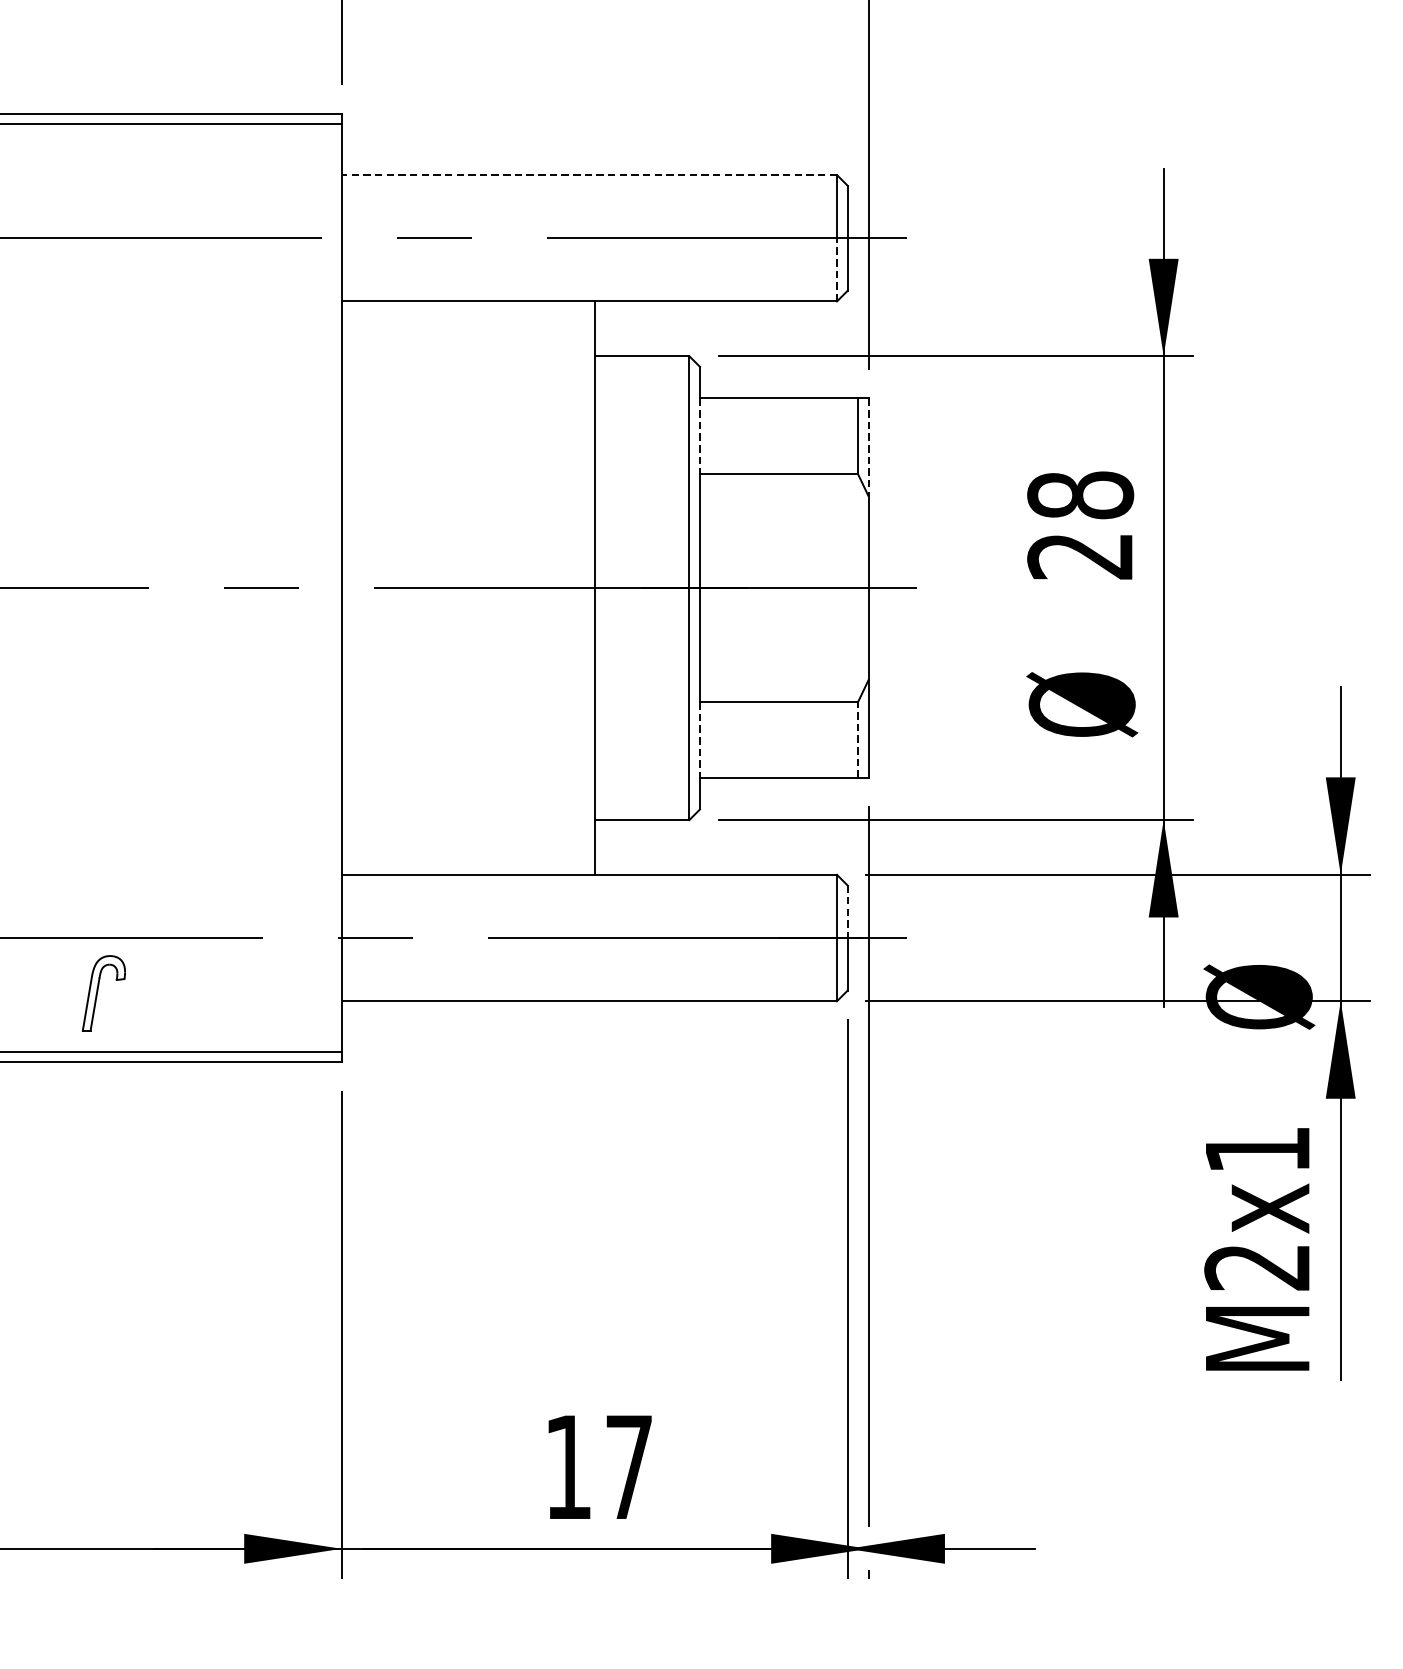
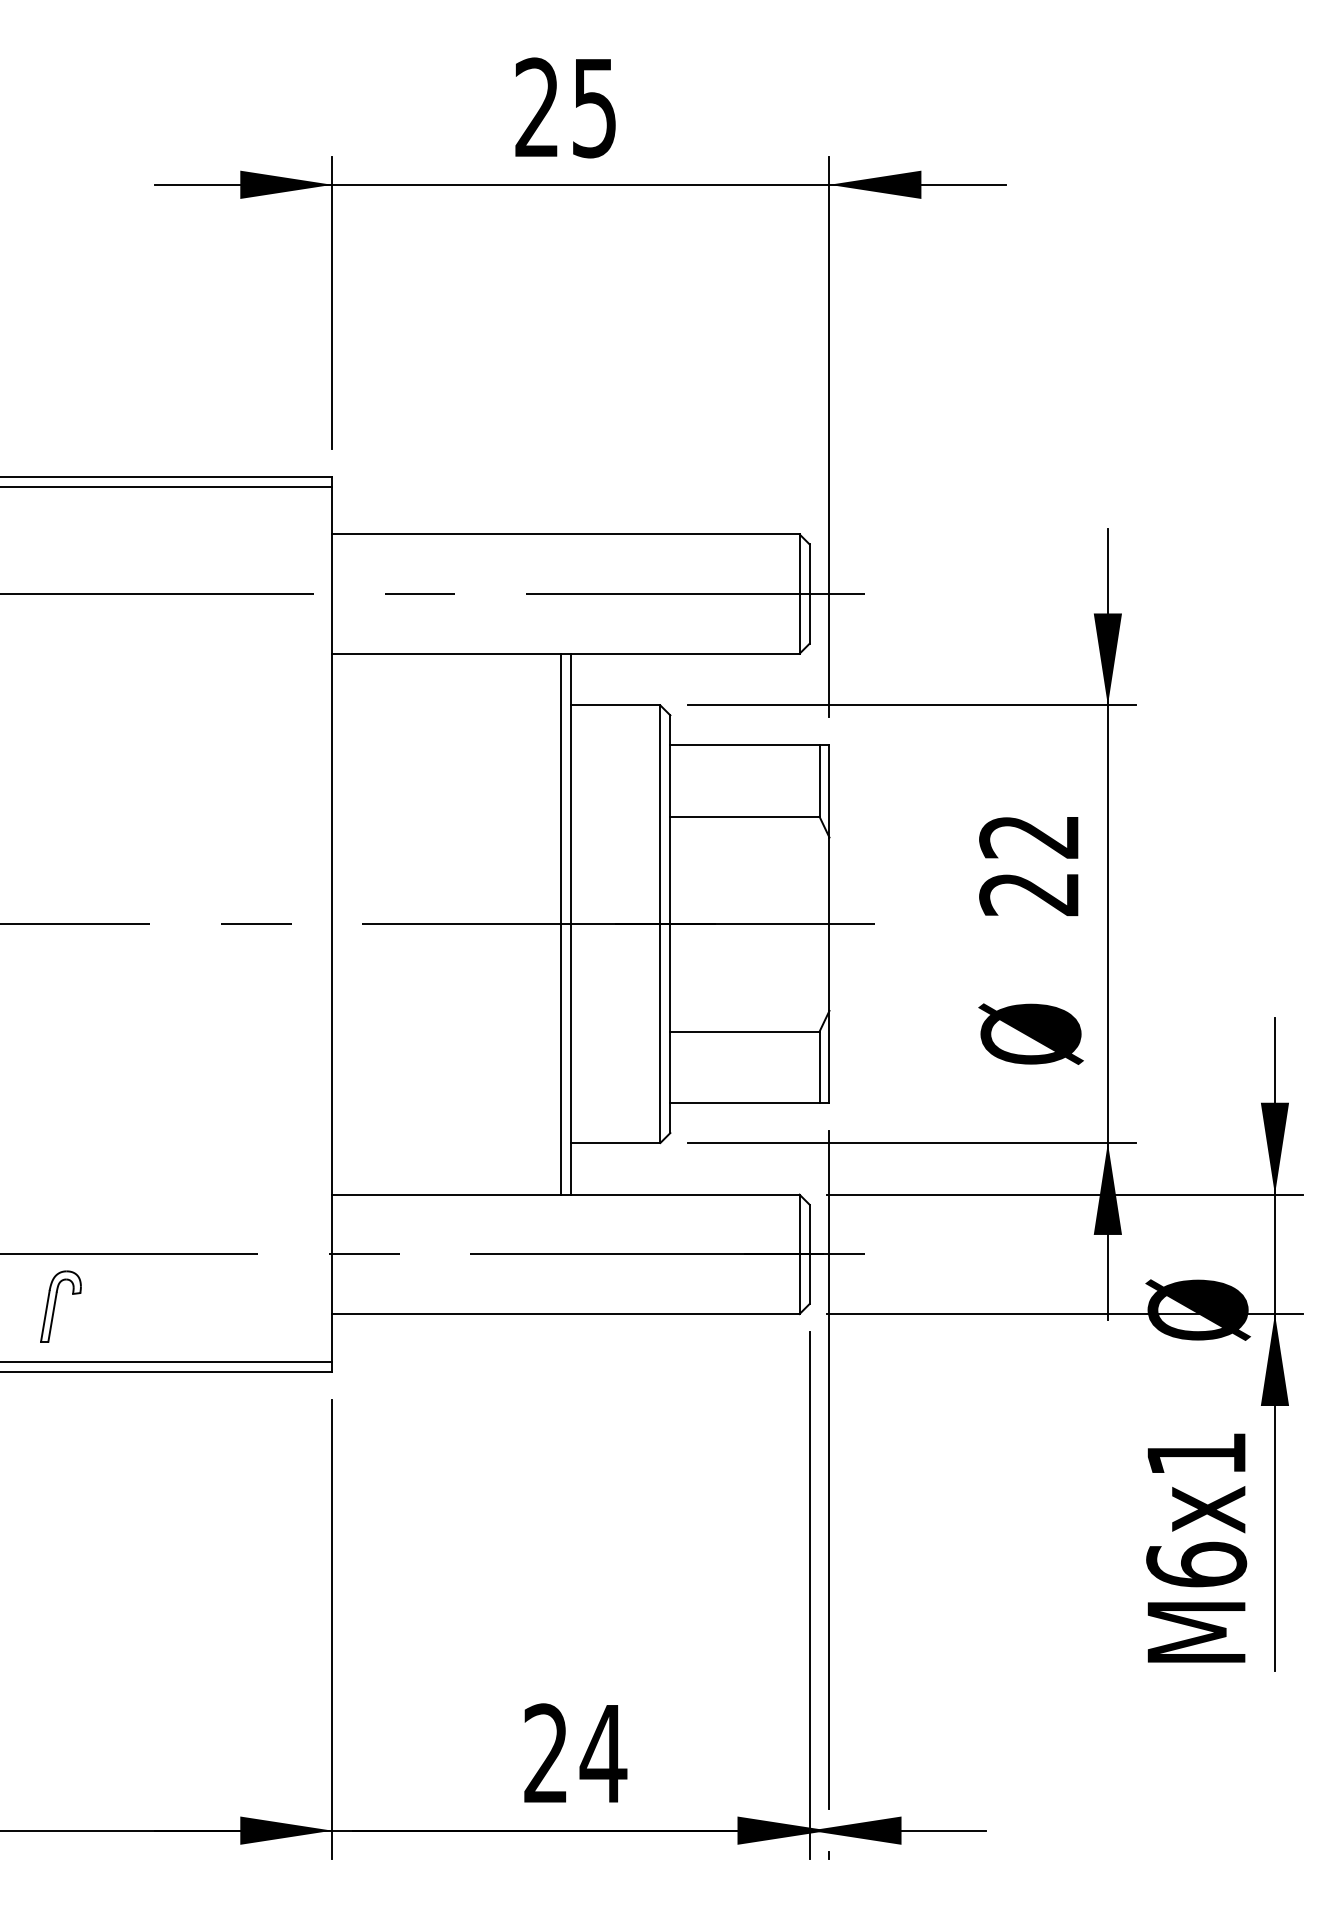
line: (588, 175) -> (565, 534), dashed -> solid
line: (836, 269) -> (799, 623), dashed -> solid
line: (700, 435) -> (670, 780), dashed -> solid
line: (868, 447) -> (829, 791), dashed -> solid
text: (1080, 495) -> (1029, 836), 28 -> 22
line: (583, 587) -> (560, 923), added
line: (700, 740) -> (670, 1067), dashed -> solid
line: (858, 740) -> (819, 1067), dashed -> solid
line: (847, 911) -> (809, 1229), dashed -> solid
part: (103, 993) -> (60, 1306), moved
text: (1257, 1266) -> (1196, 1564), M2x1 -> M6x1
text: (599, 1465) -> (575, 1752), 17 -> 24

